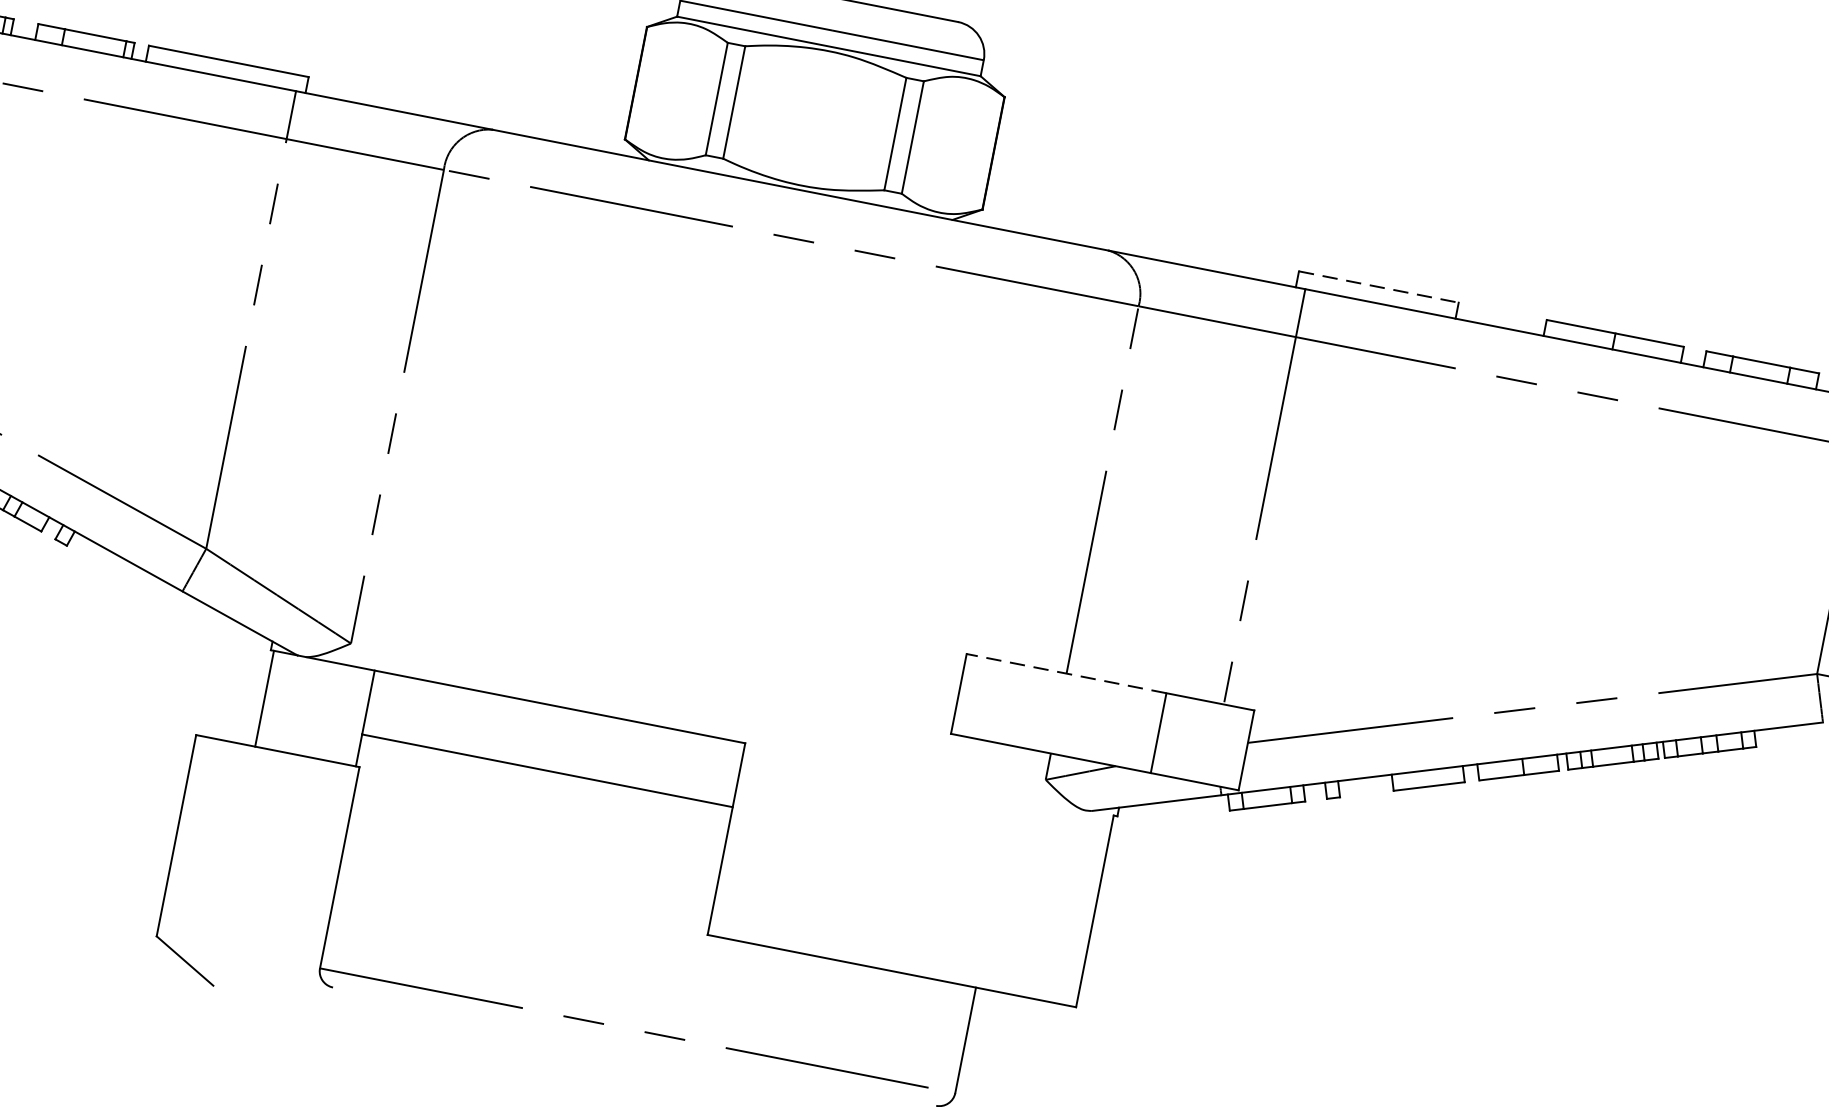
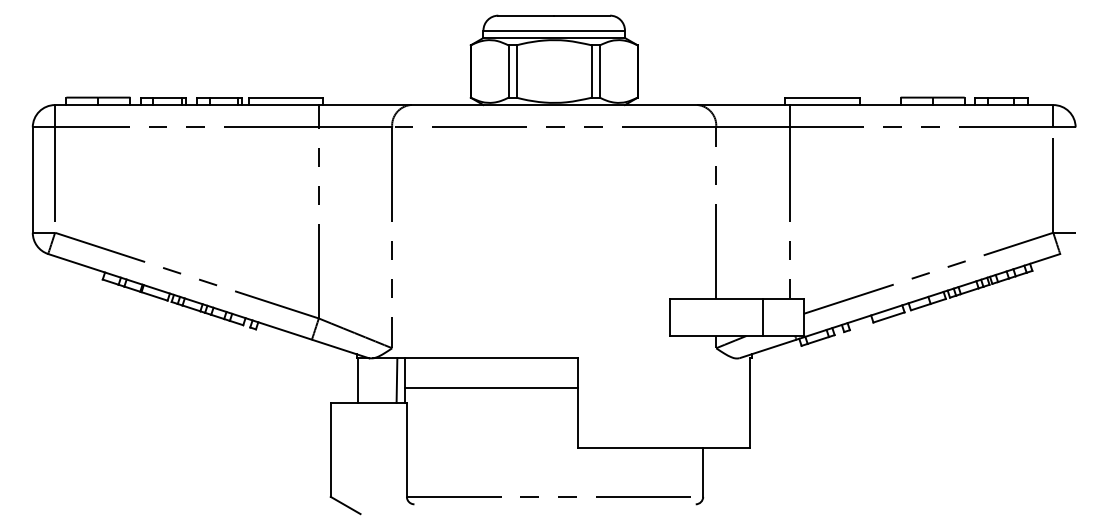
line: (1379, 286) -> (822, 97), dashed -> solid
line: (1067, 673) -> (716, 298), dashed -> solid
line: (346, 714) -> (396, 380), added

